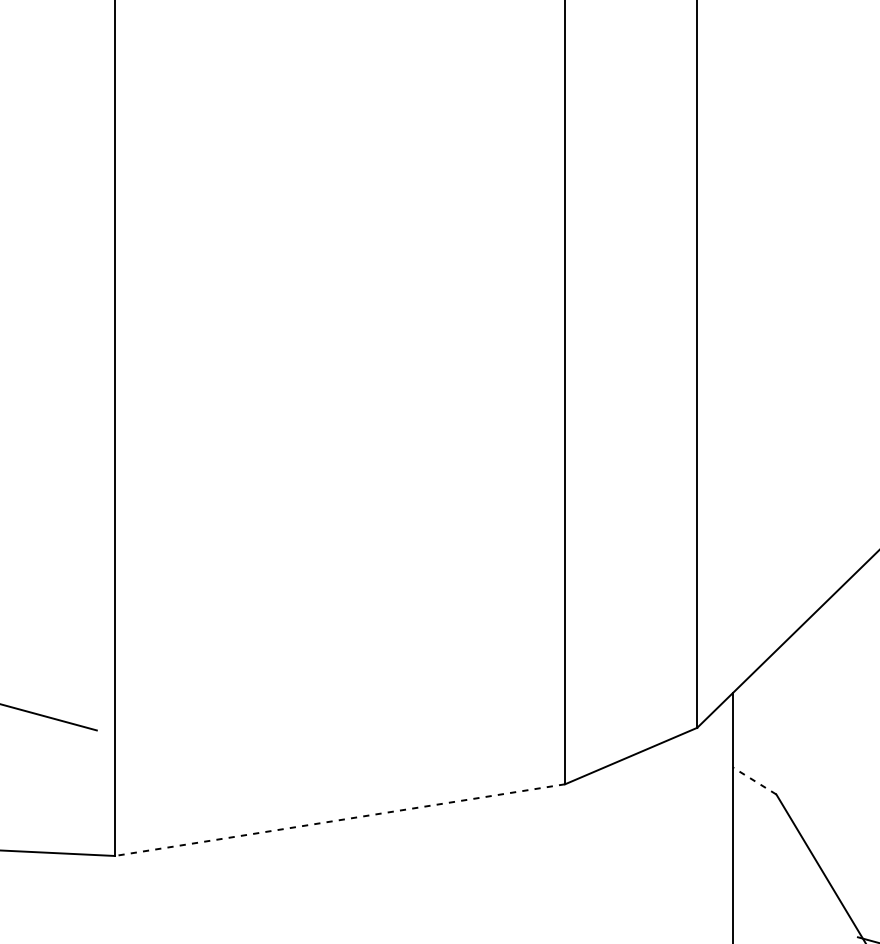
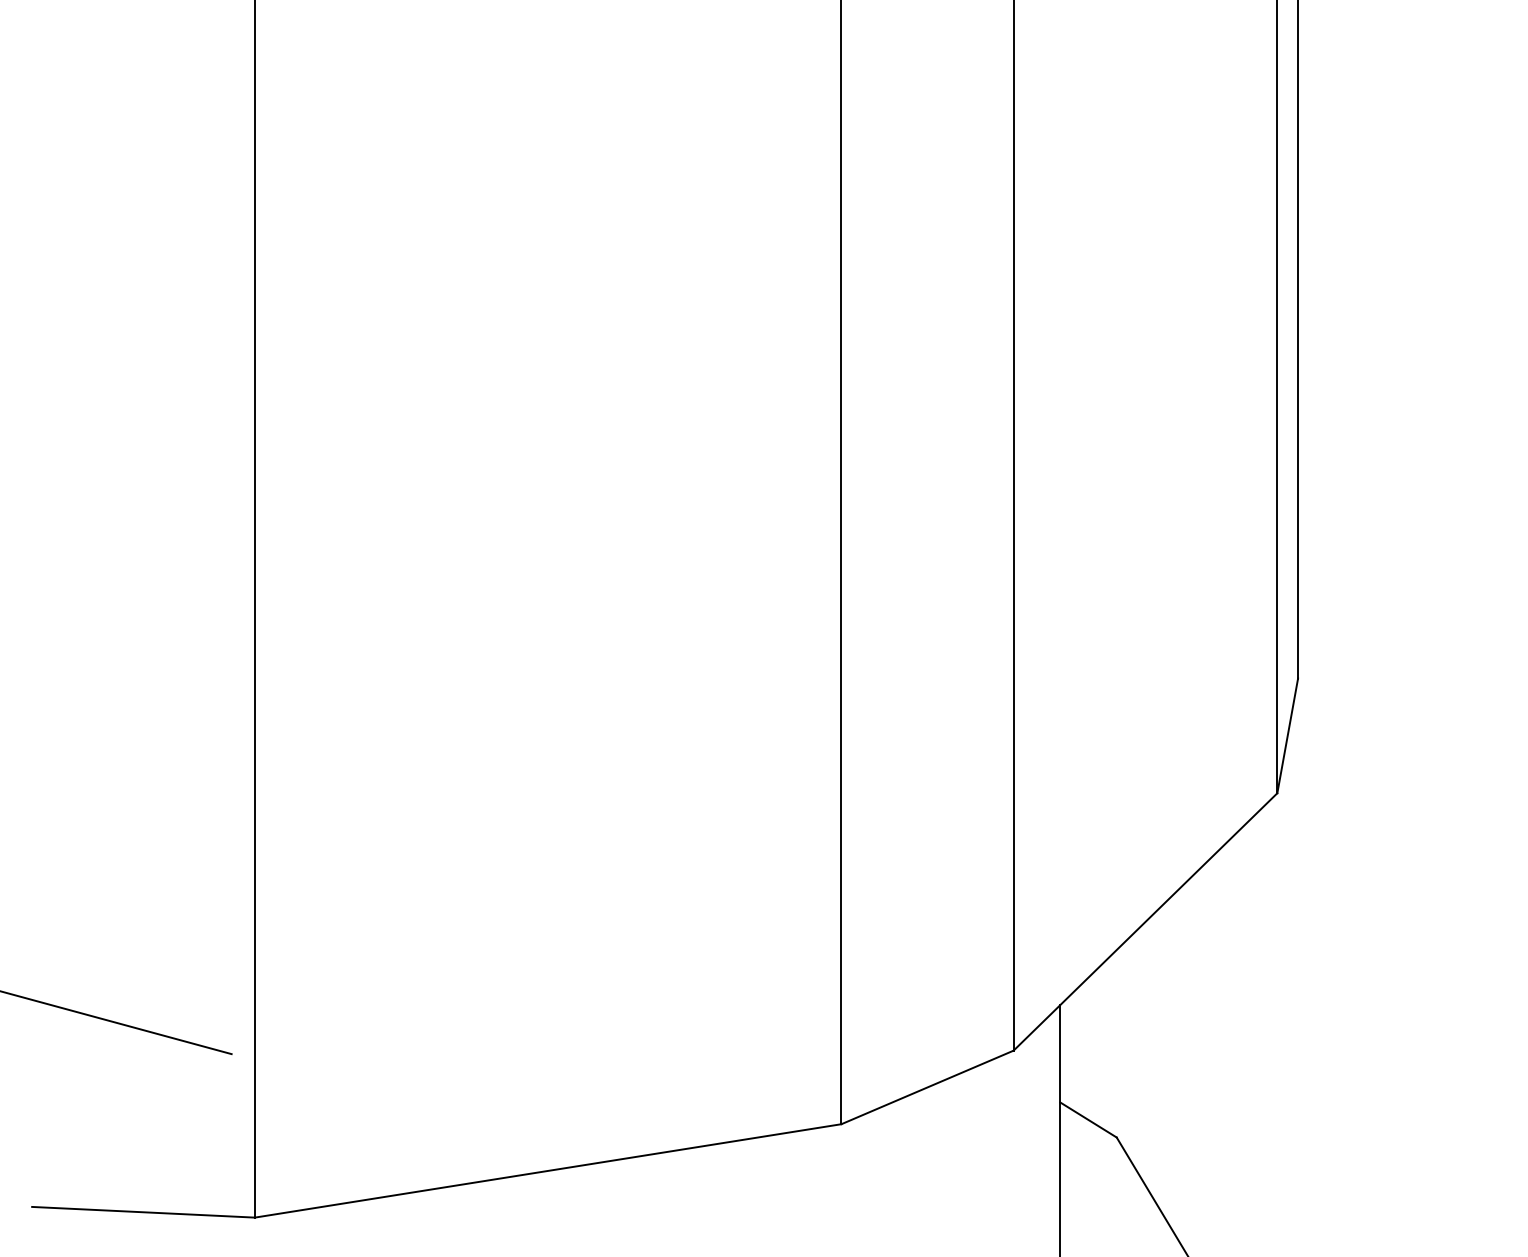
line: (754, 780) -> (1088, 1119), dashed -> solid
line: (340, 819) -> (548, 1170), dashed -> solid

